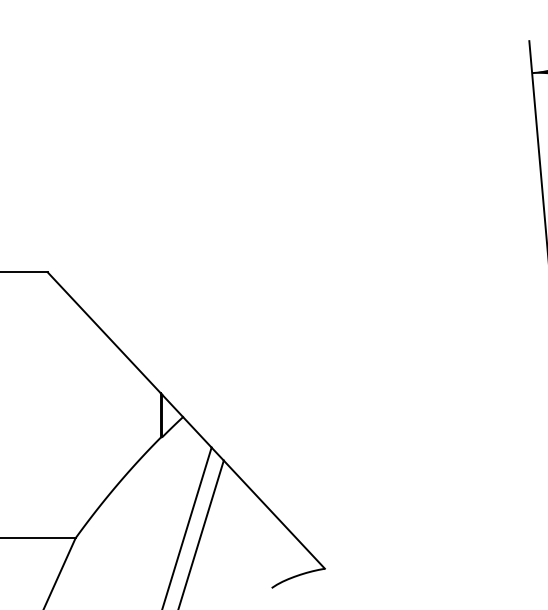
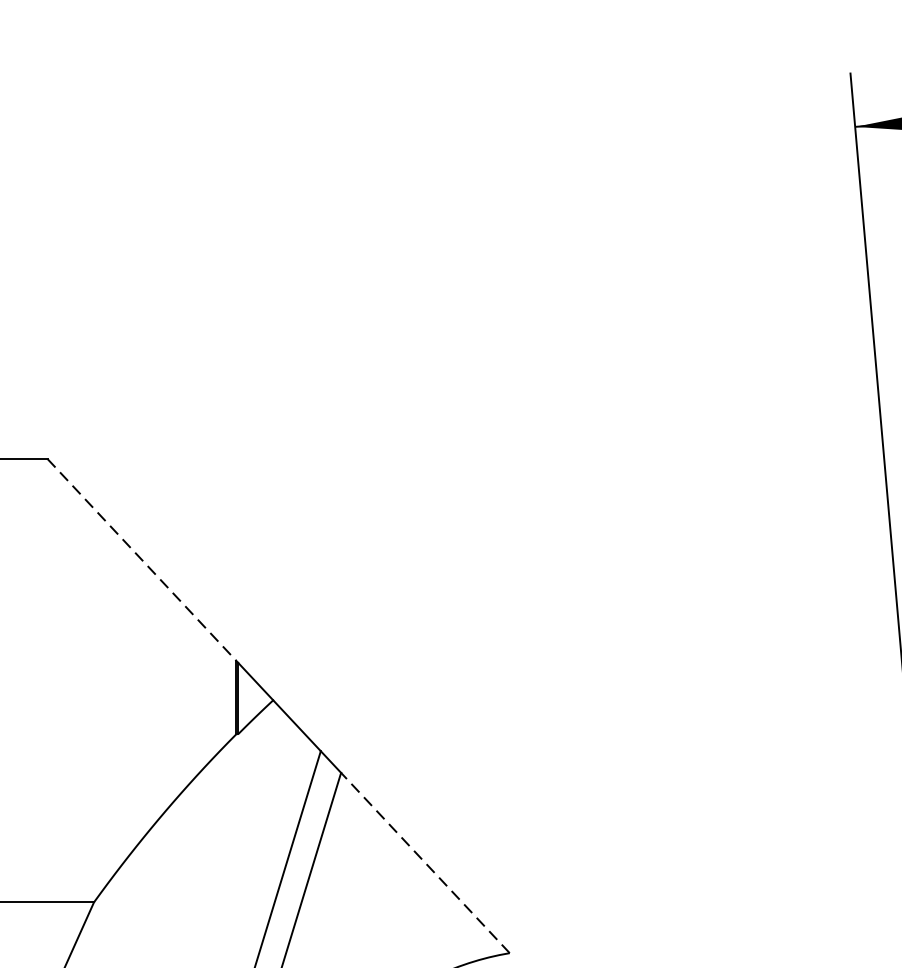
line: (104, 332) -> (142, 559), solid -> dashed
line: (274, 514) -> (425, 862), solid -> dashed

